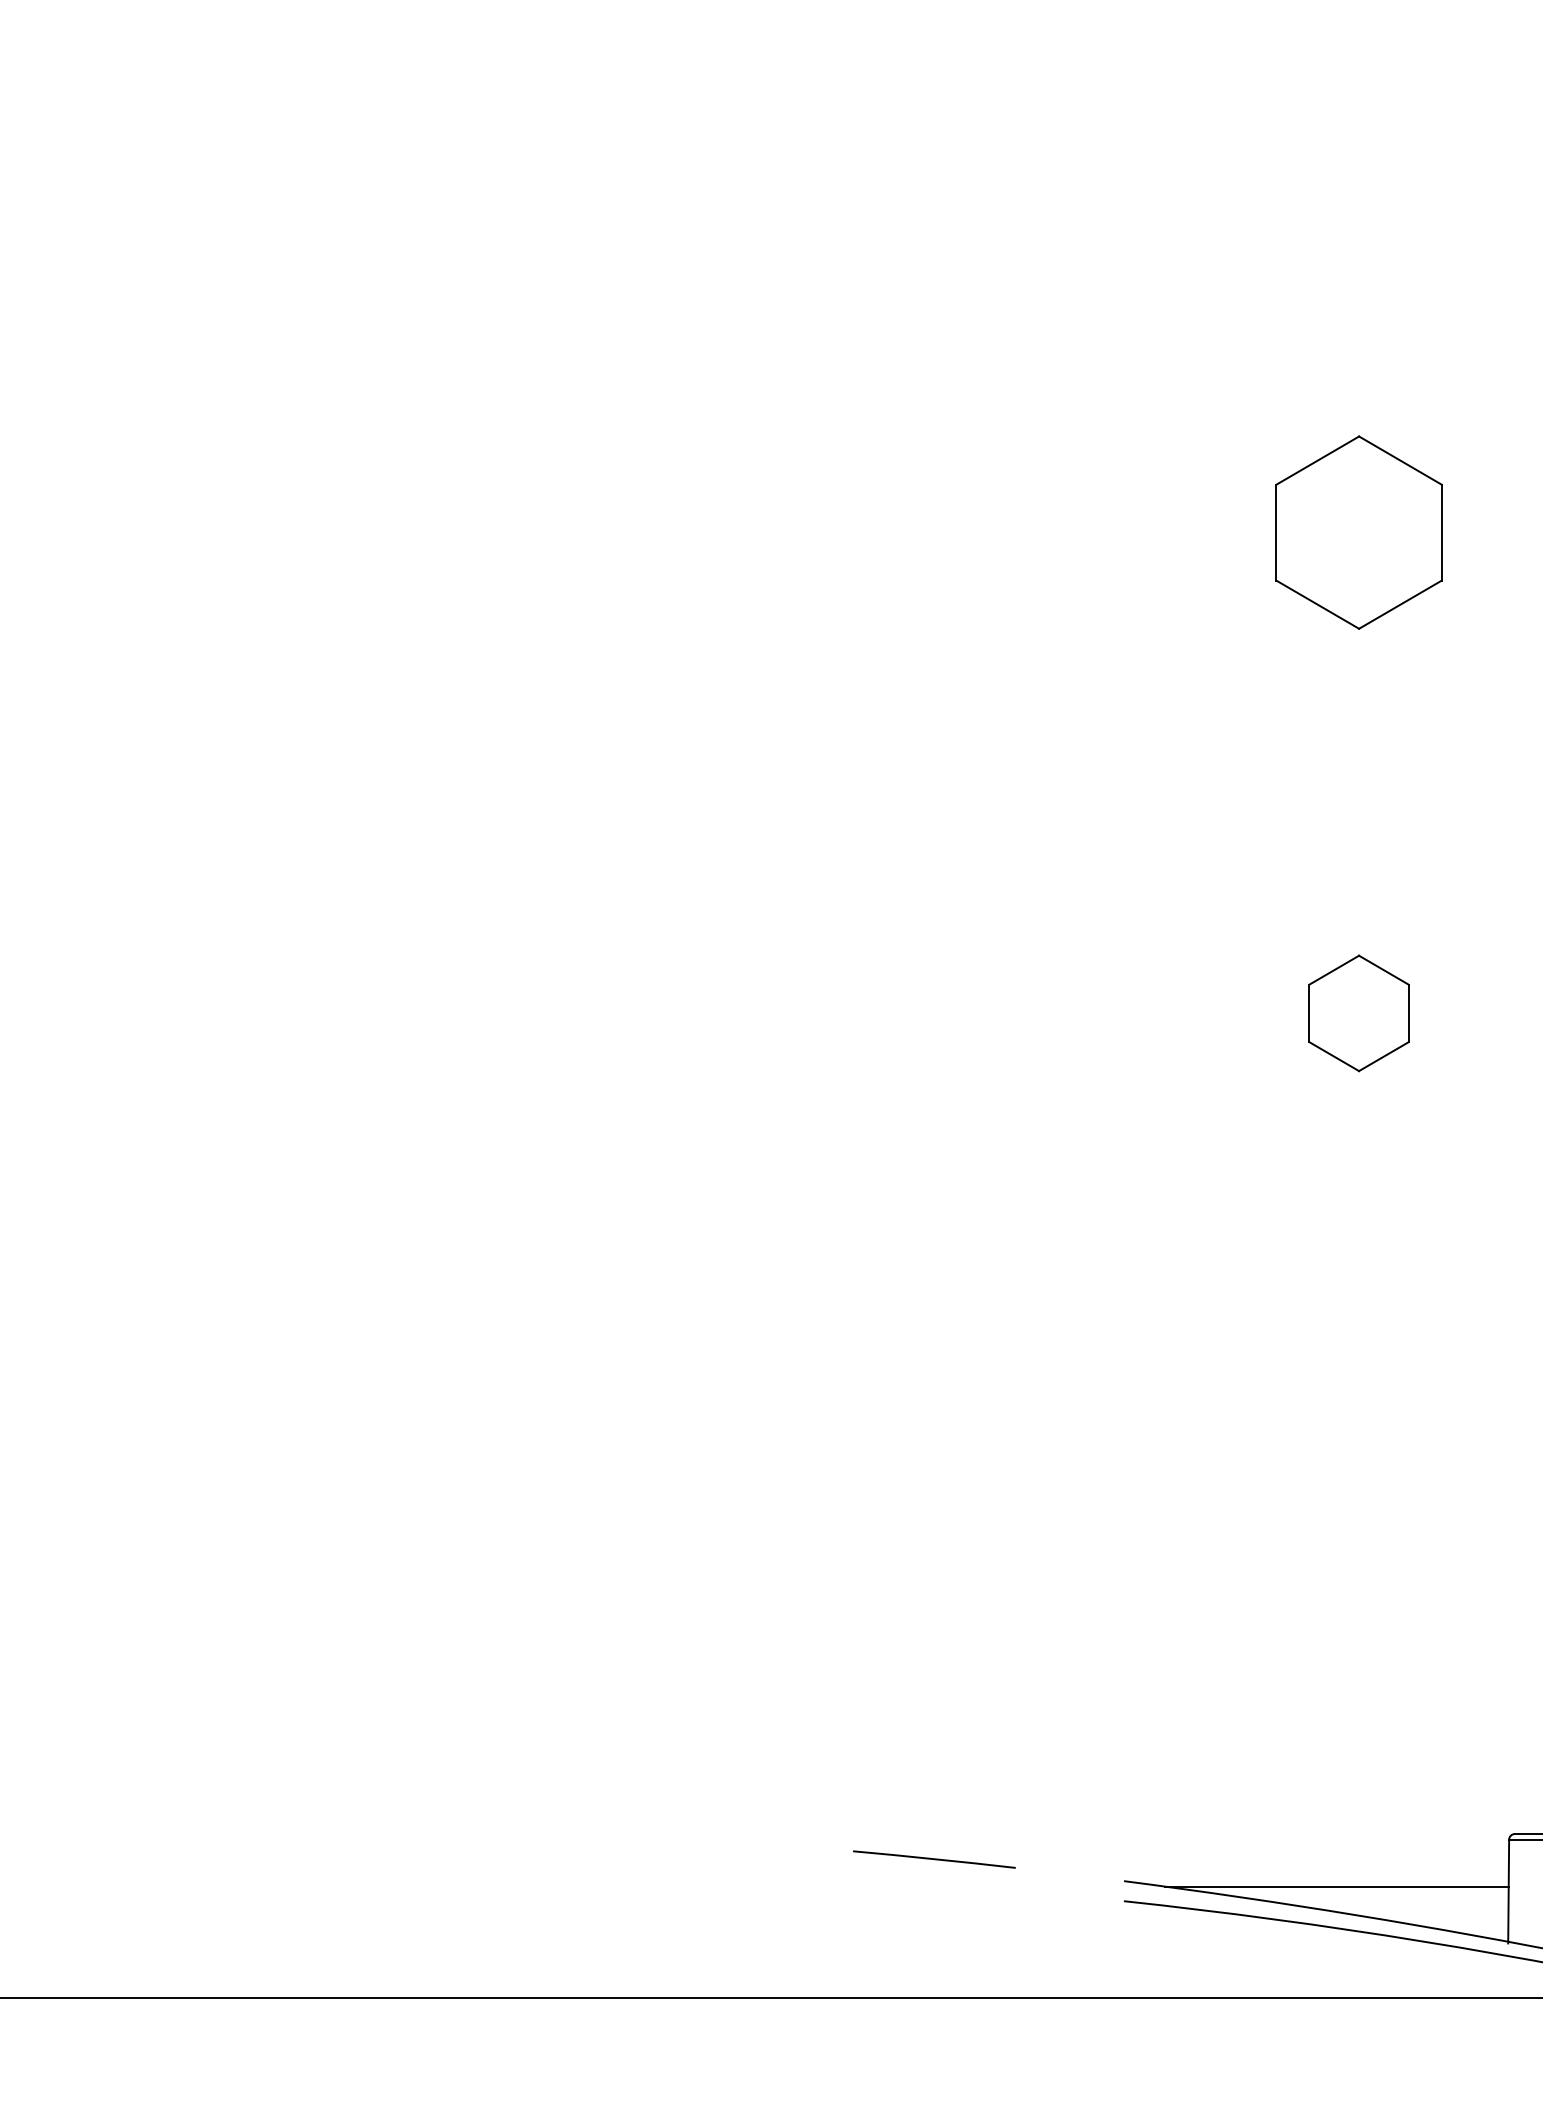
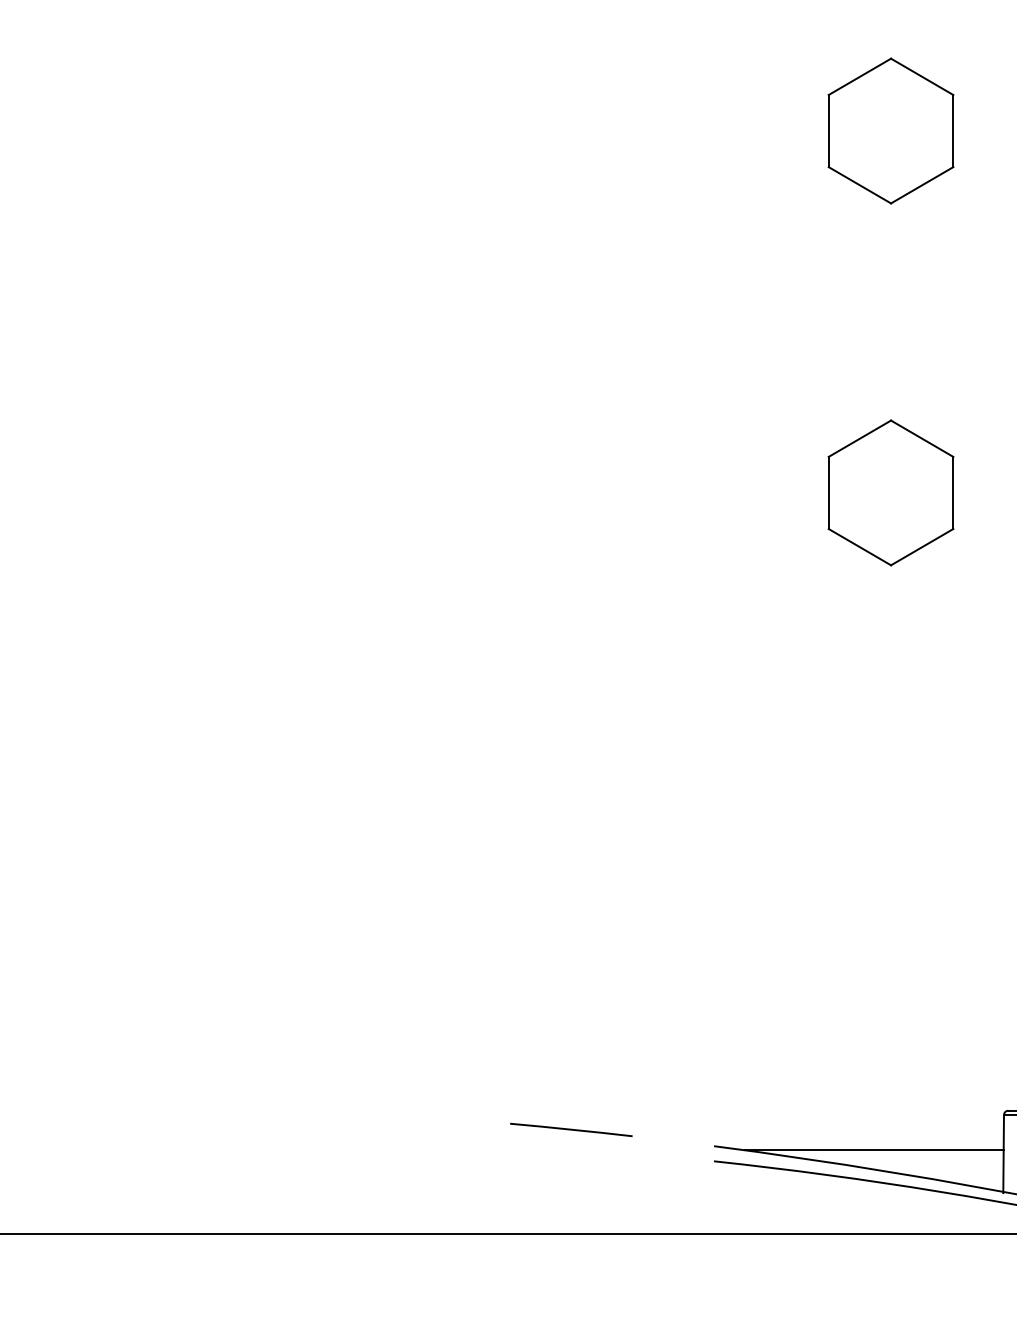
part: (1358, 1013) -> (890, 493), size x1.67

